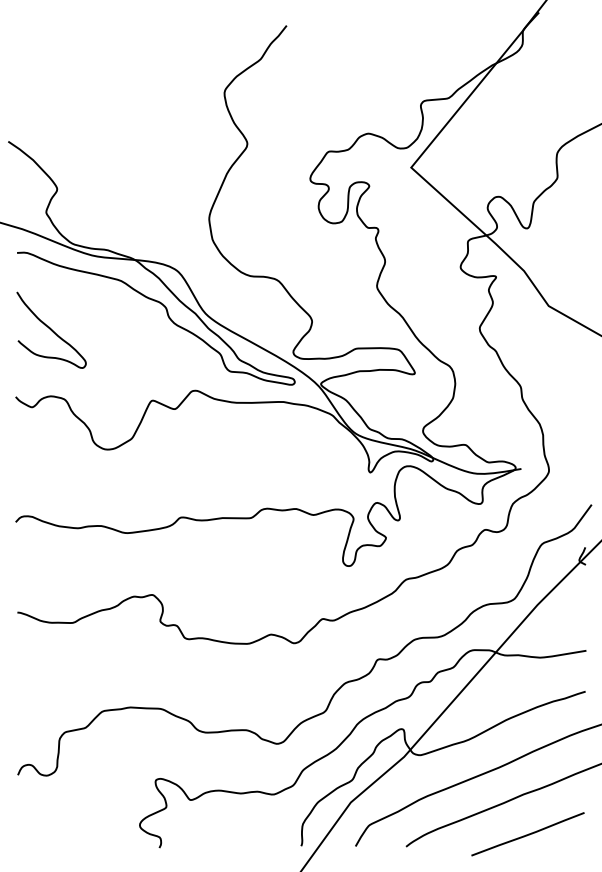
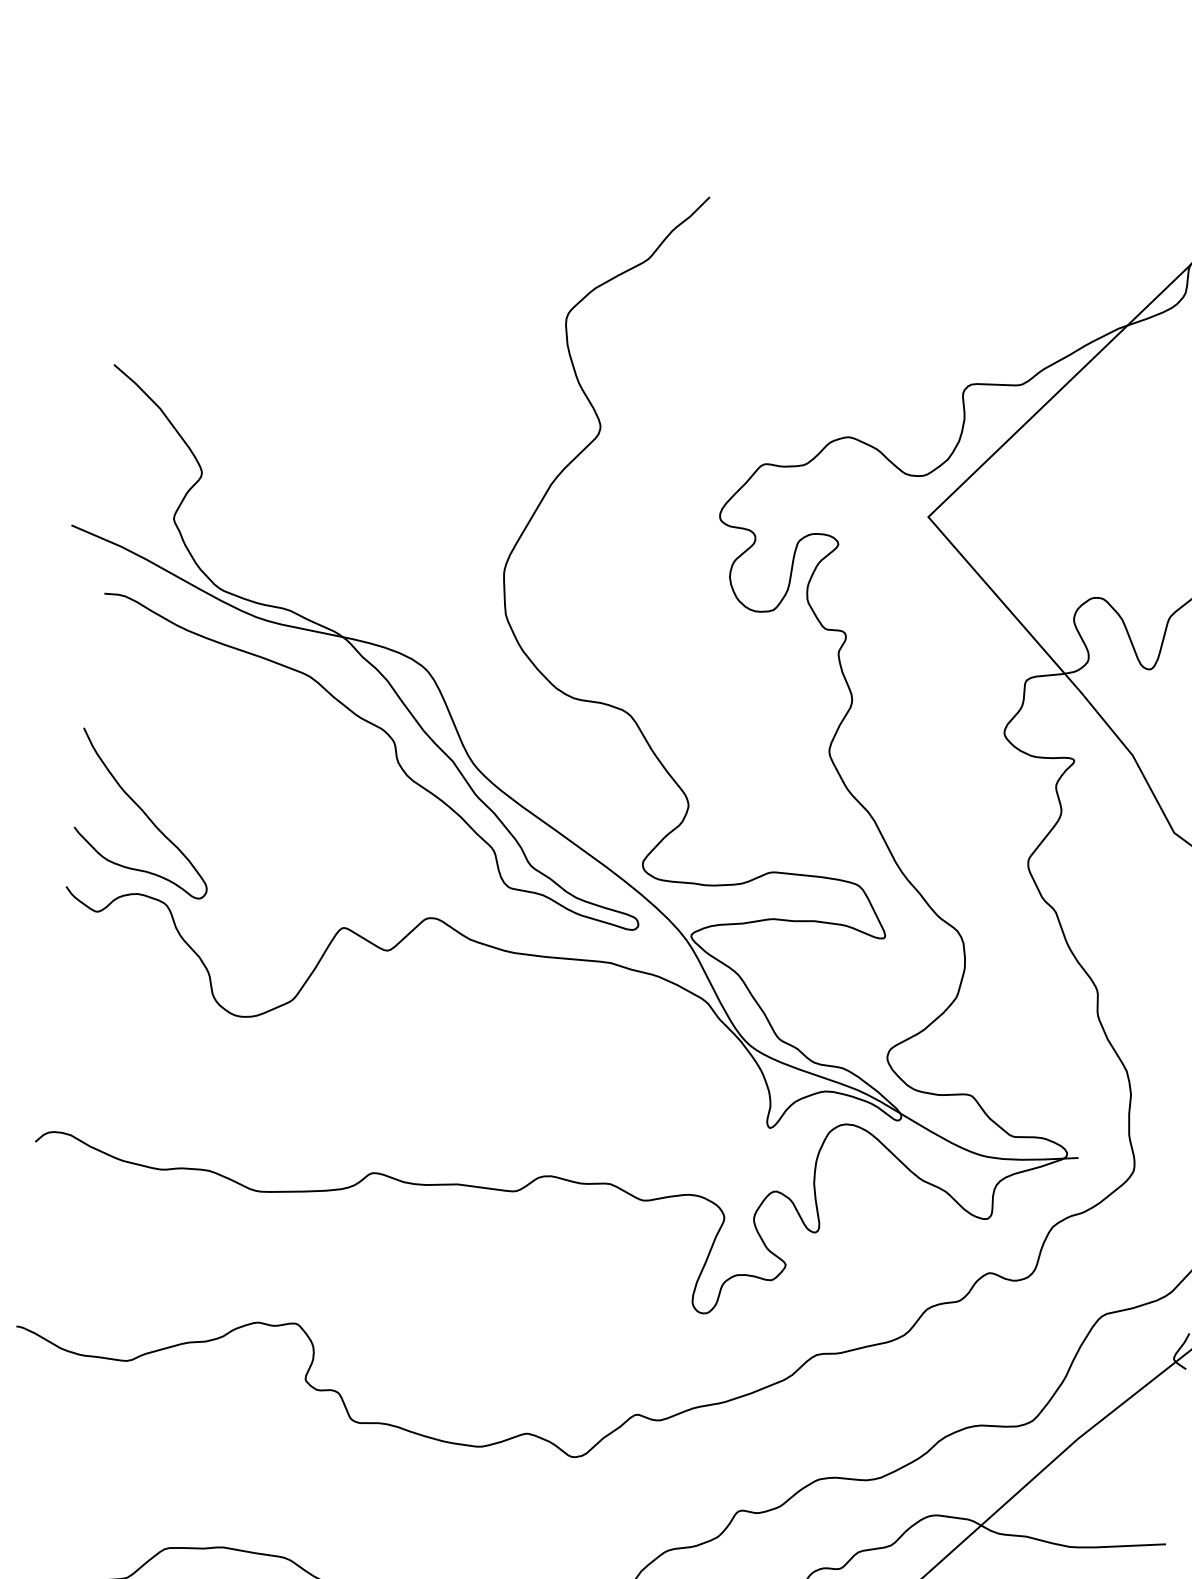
curve: (51, 329) -> (144, 812), moved

